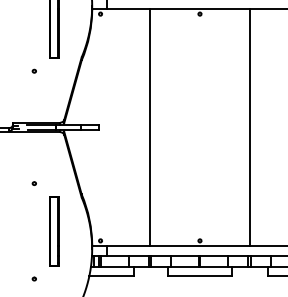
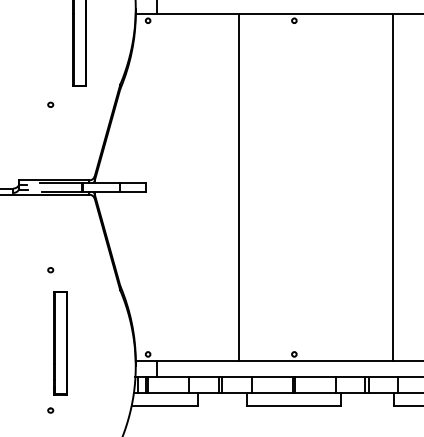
line: (150, 127) -> (239, 187), moved
line: (249, 127) -> (392, 187), moved
part: (54, 231) -> (61, 343), moved

